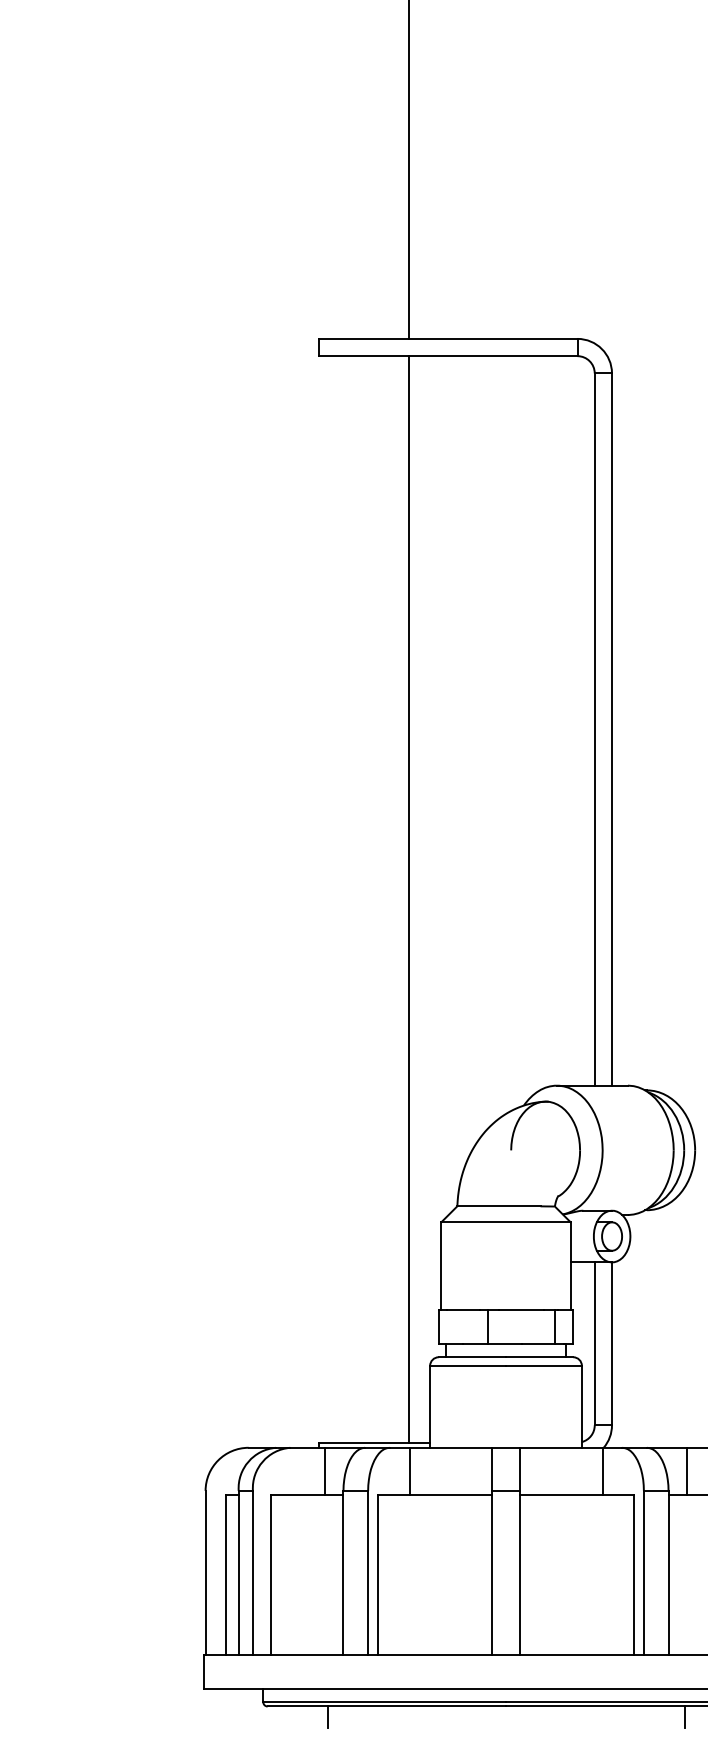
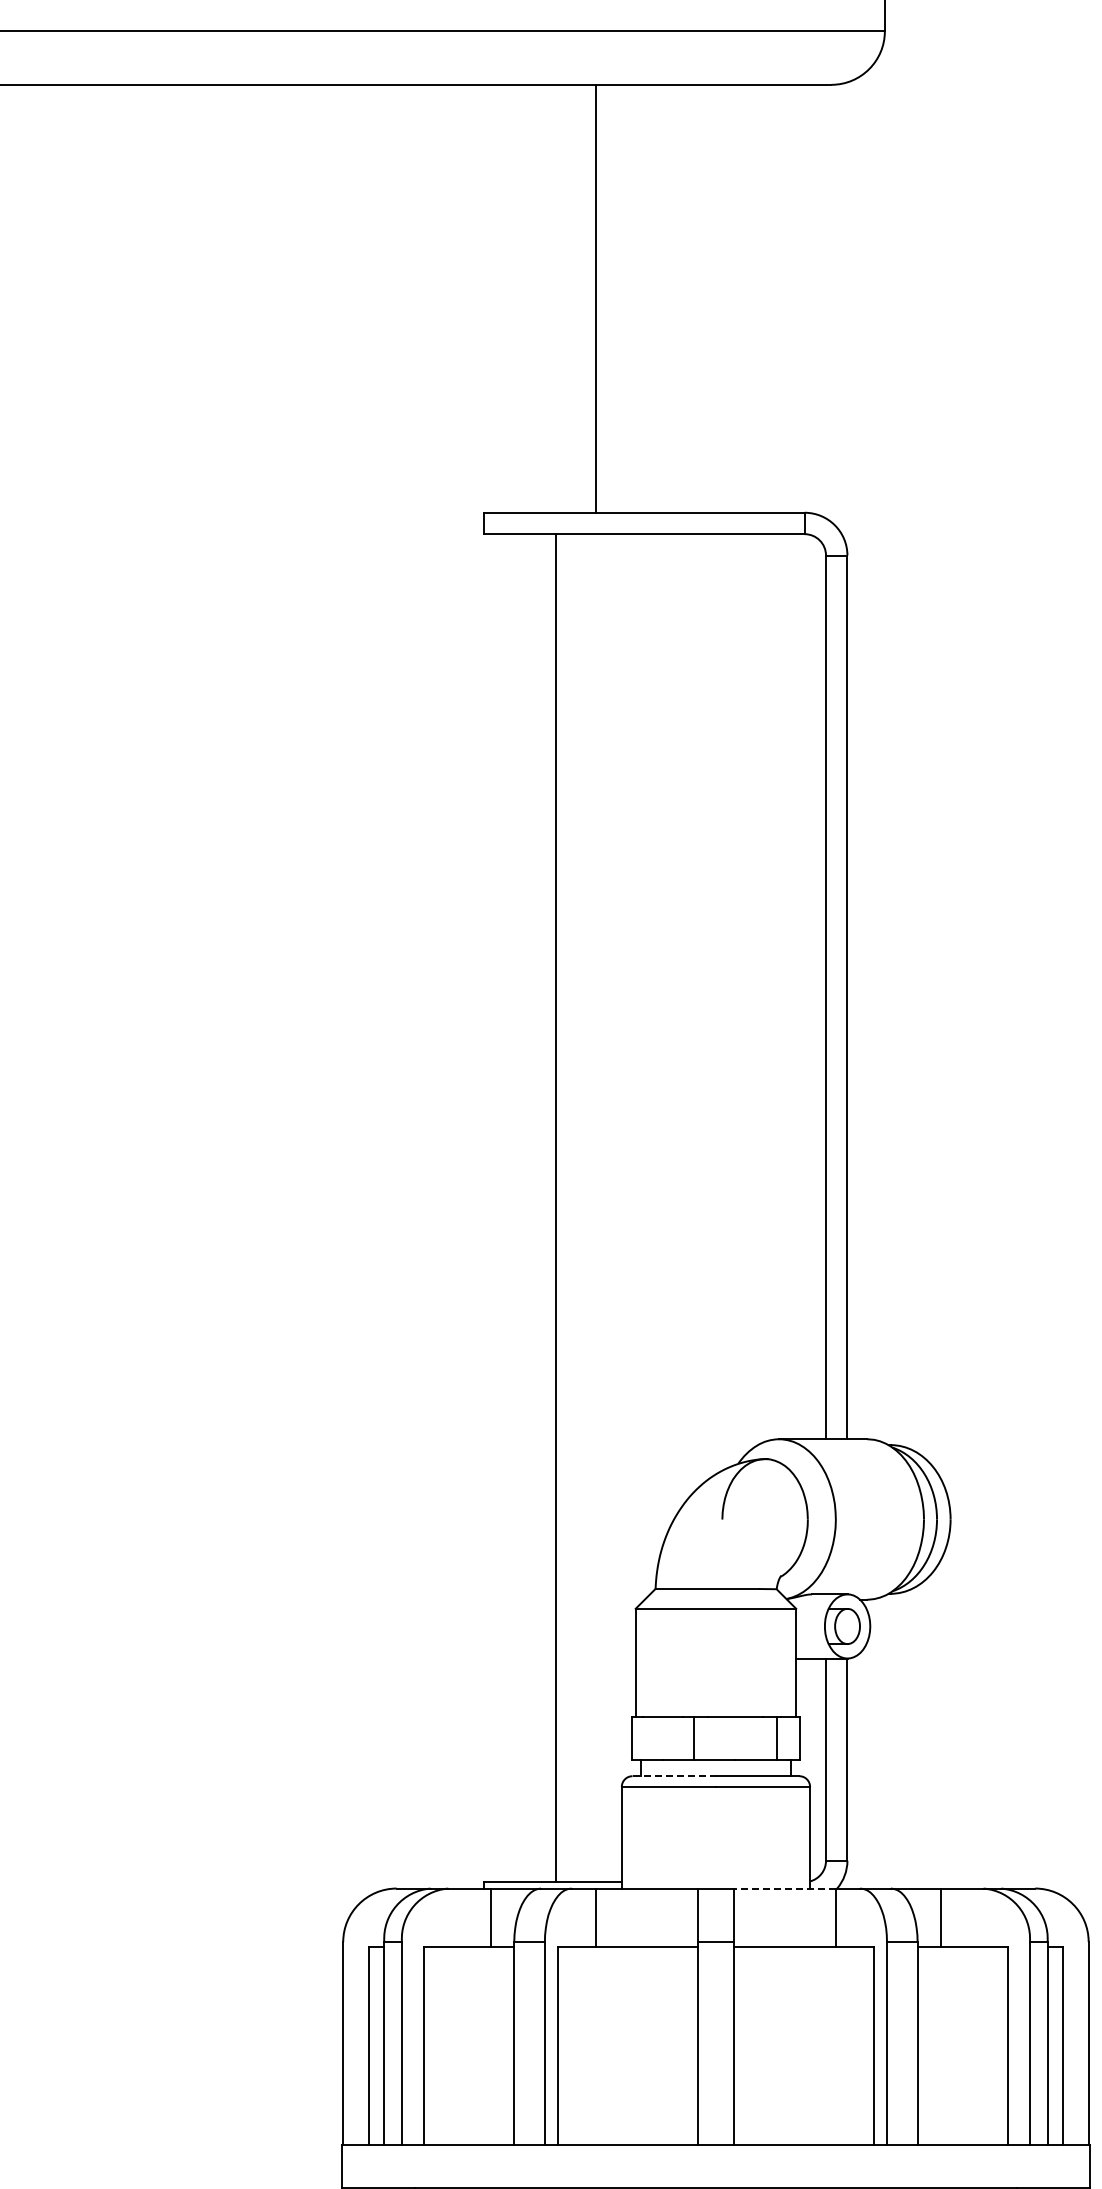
line: (409, 899) -> (556, 1208), moved
line: (472, 1357) -> (674, 1776), solid -> dashed
line: (561, 1447) -> (784, 1888), solid -> dashed

